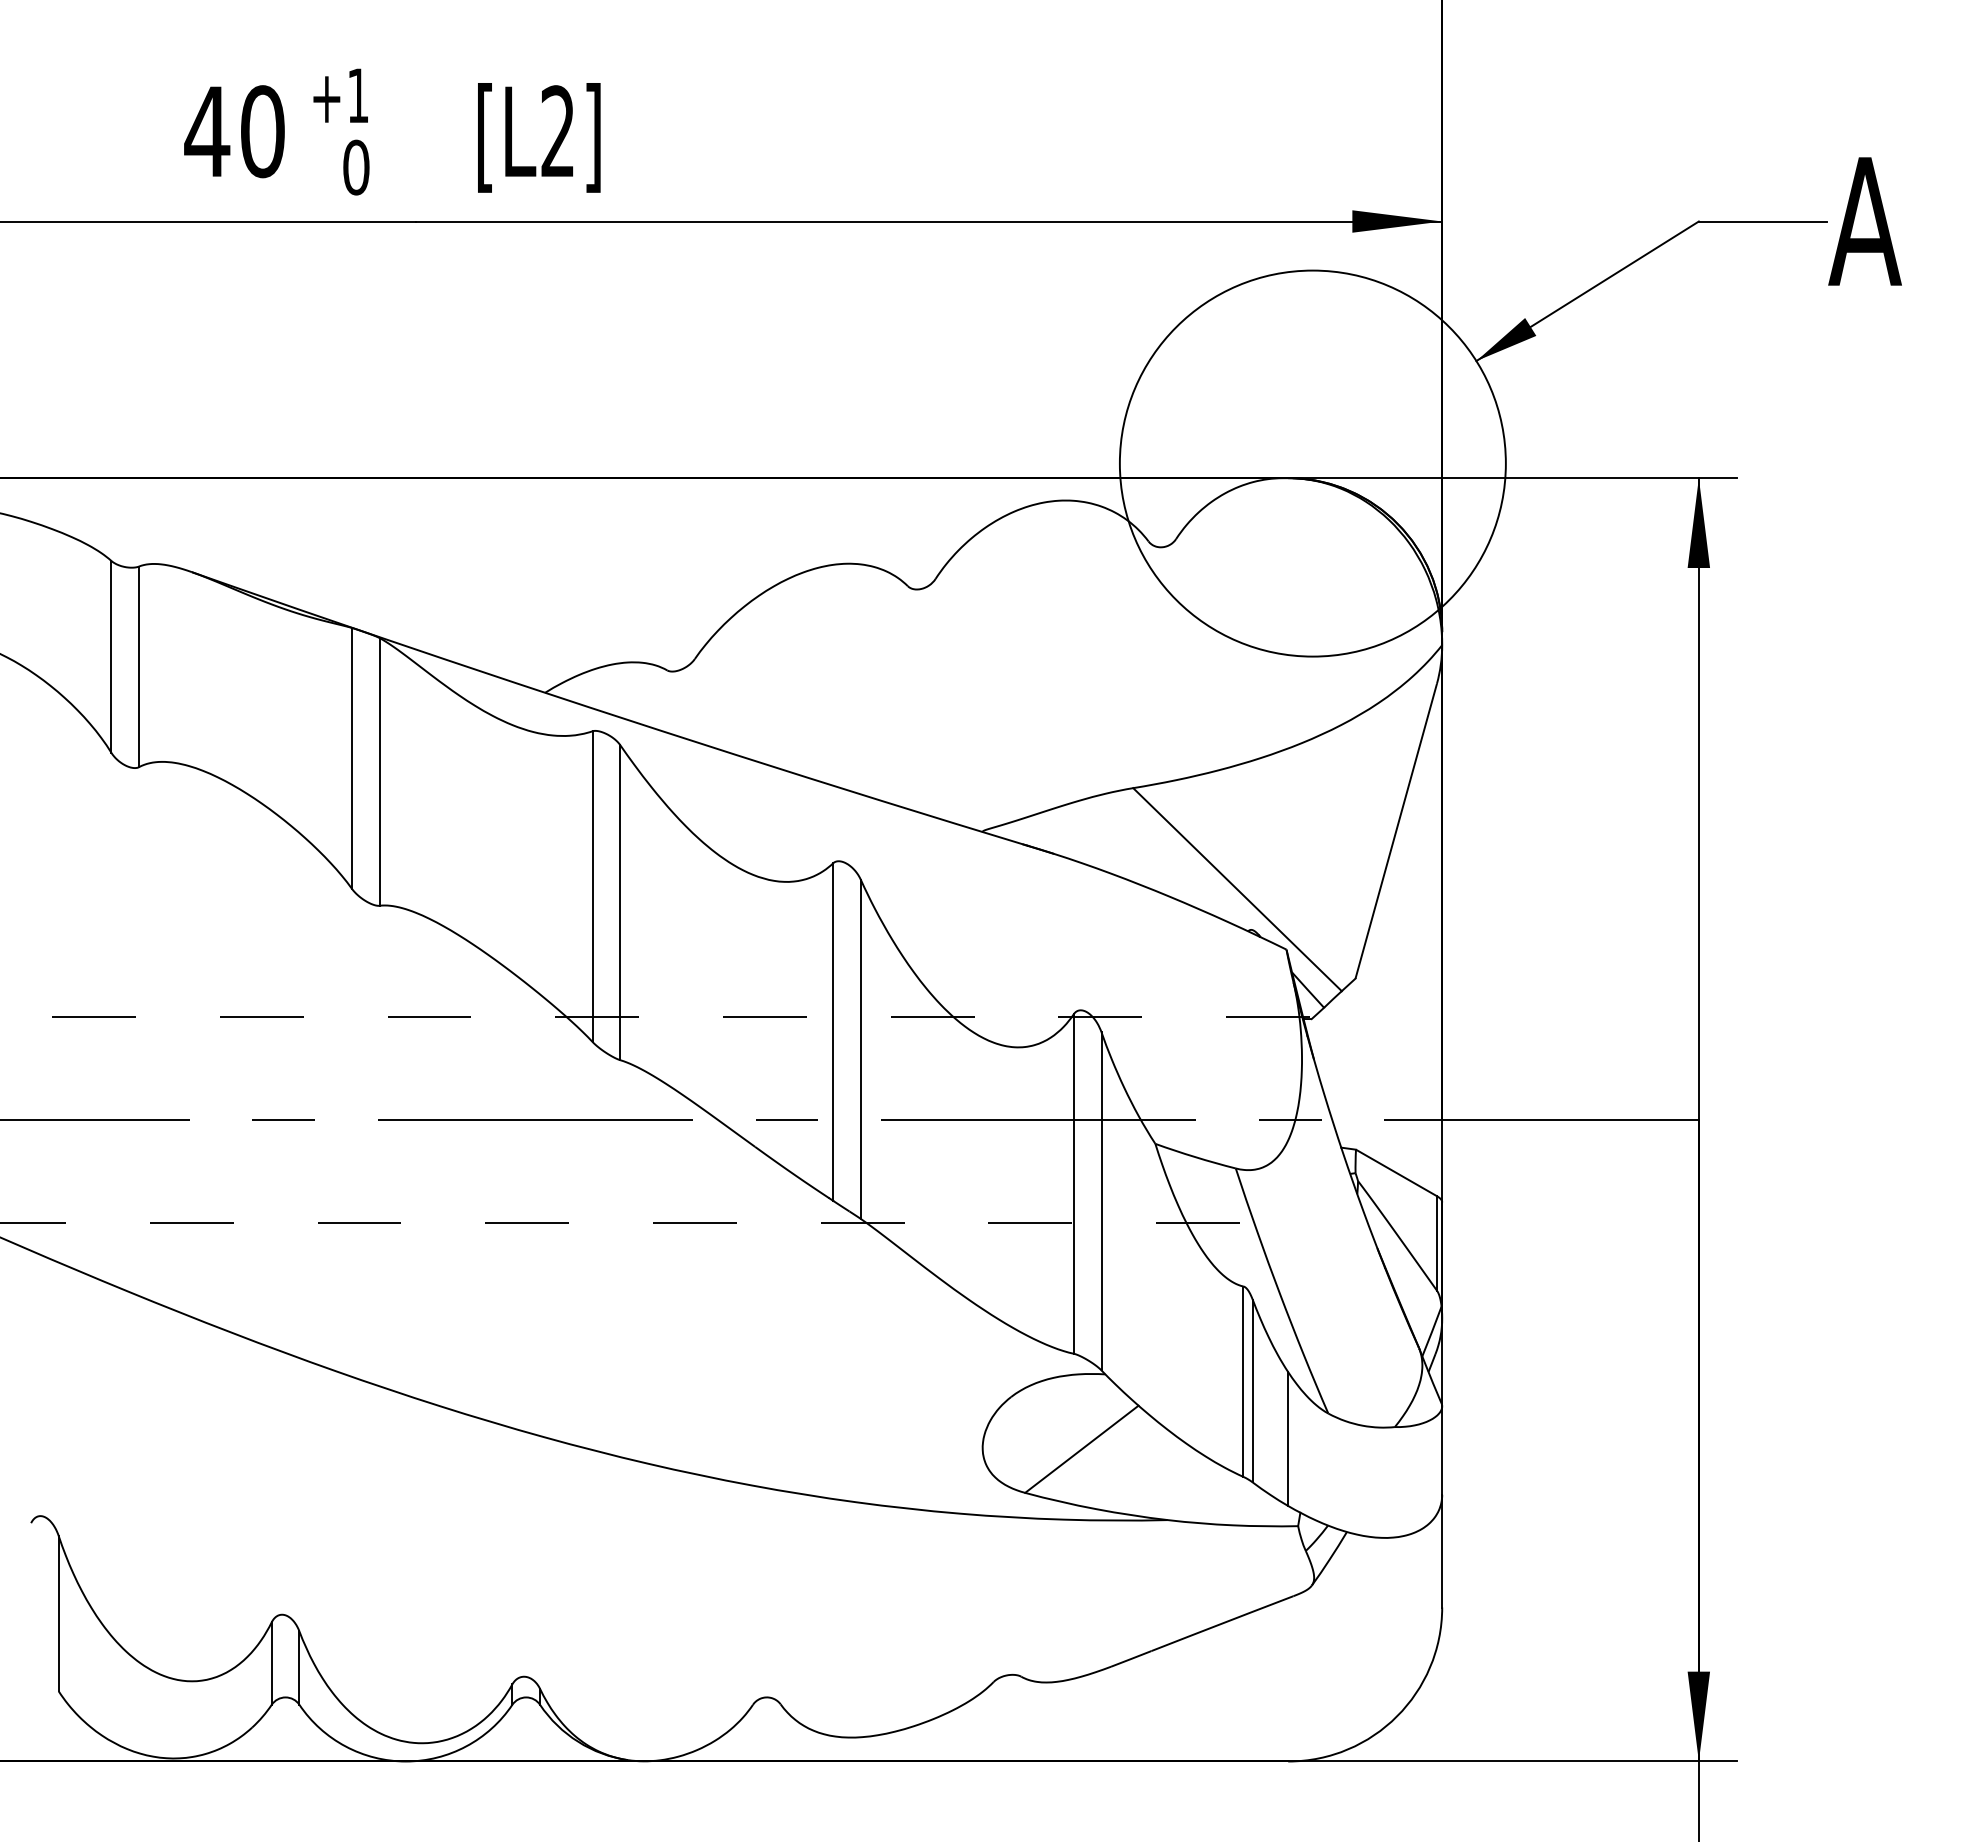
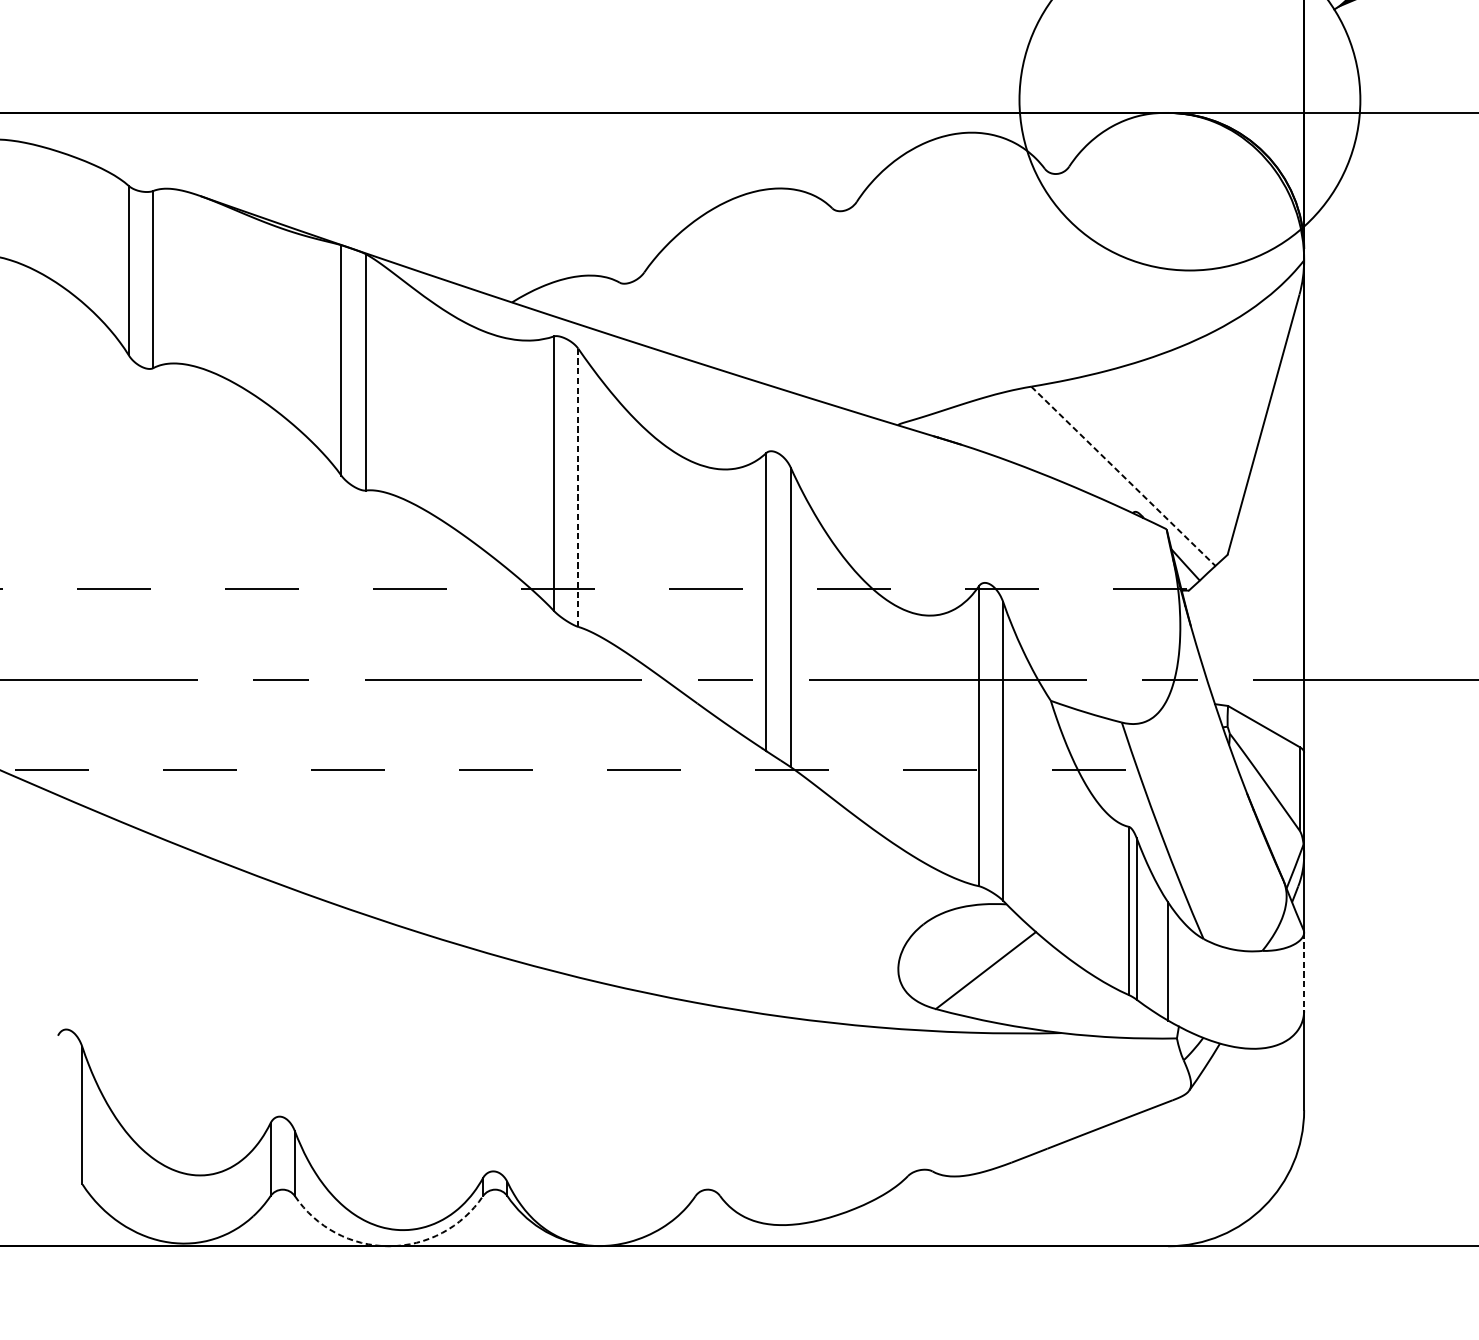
line: (1237, 889) -> (1123, 476), solid -> dashed
line: (620, 902) -> (578, 487), solid -> dashed
line: (1442, 1451) -> (1304, 972), solid -> dashed
arc: (405, 1761) -> (388, 1246), solid -> dashed

